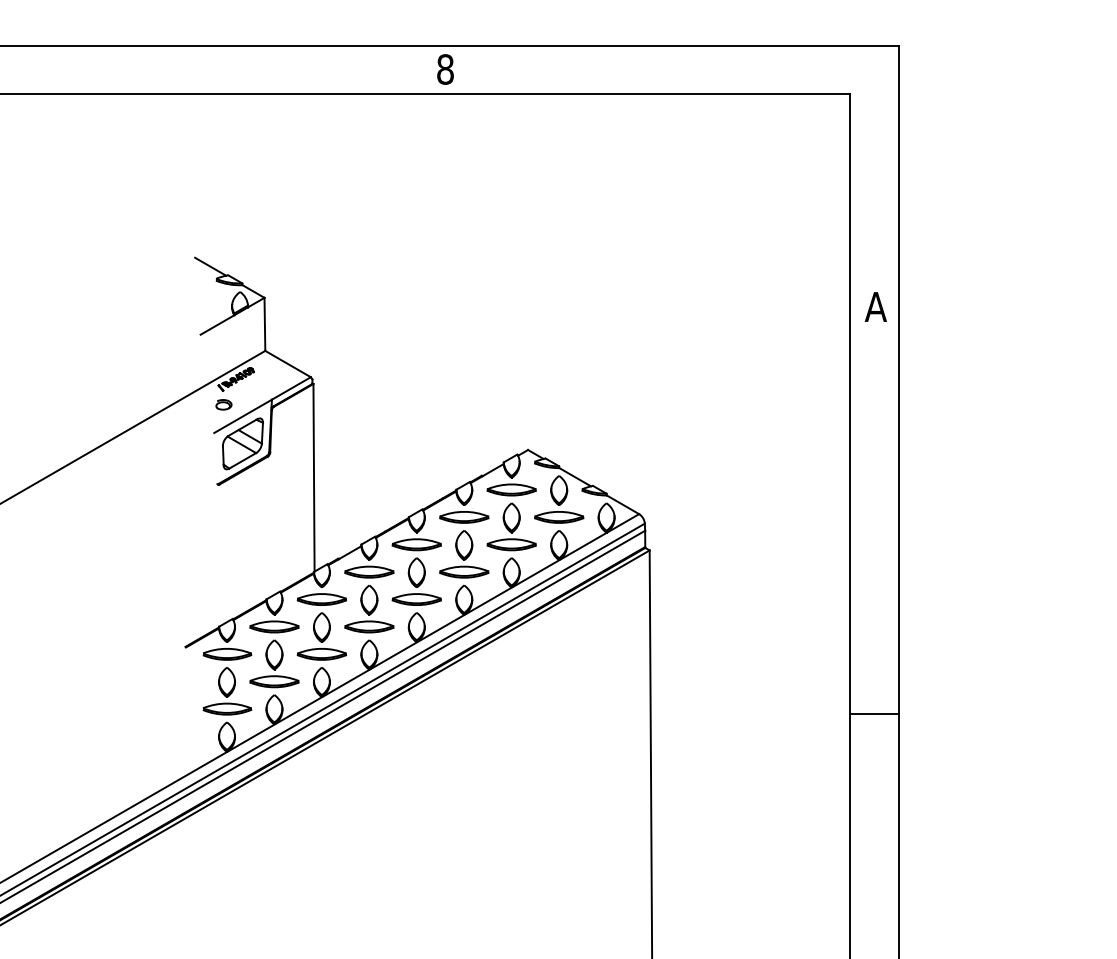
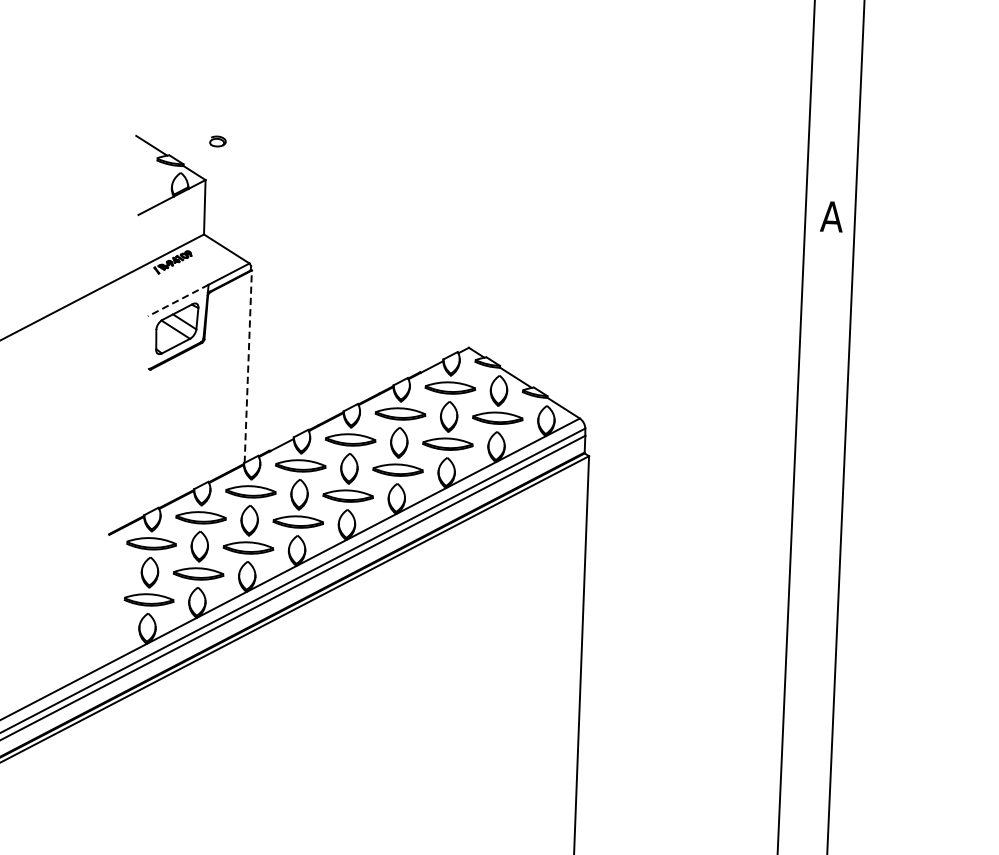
part: (223, 404) -> (217, 141), moved
line: (242, 416) -> (177, 300), solid -> dashed
line: (314, 477) -> (248, 366), solid -> dashed
line: (874, 713) -> (812, 633), removed

